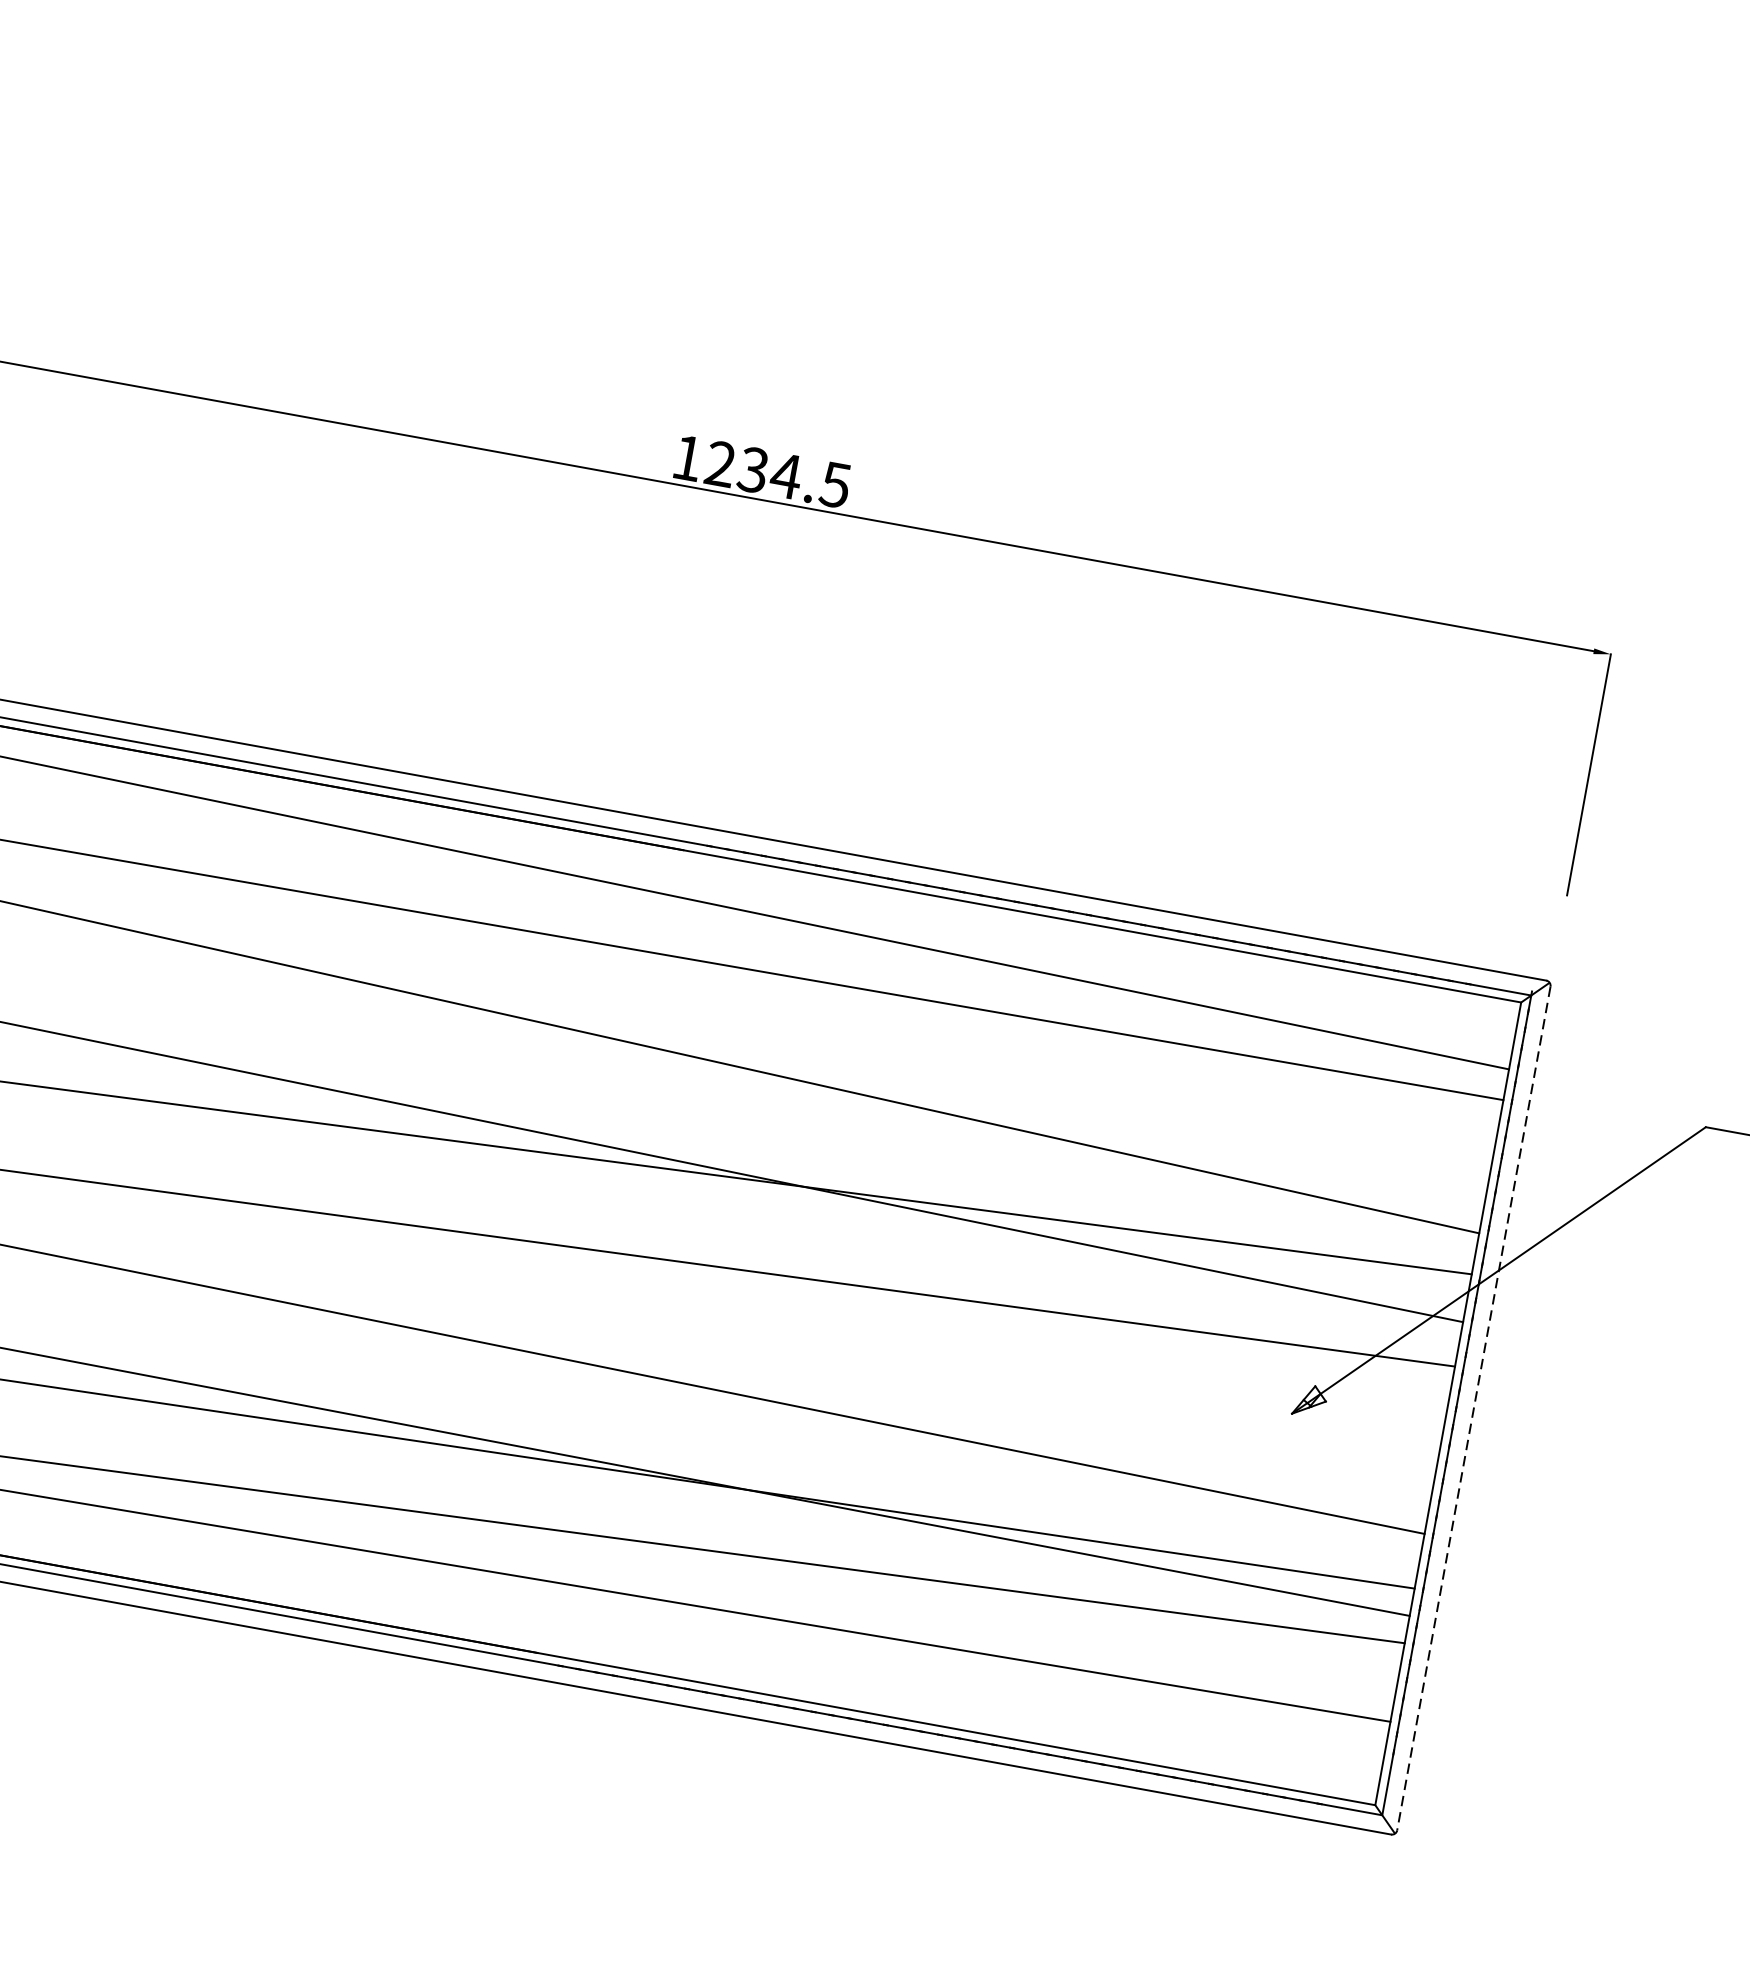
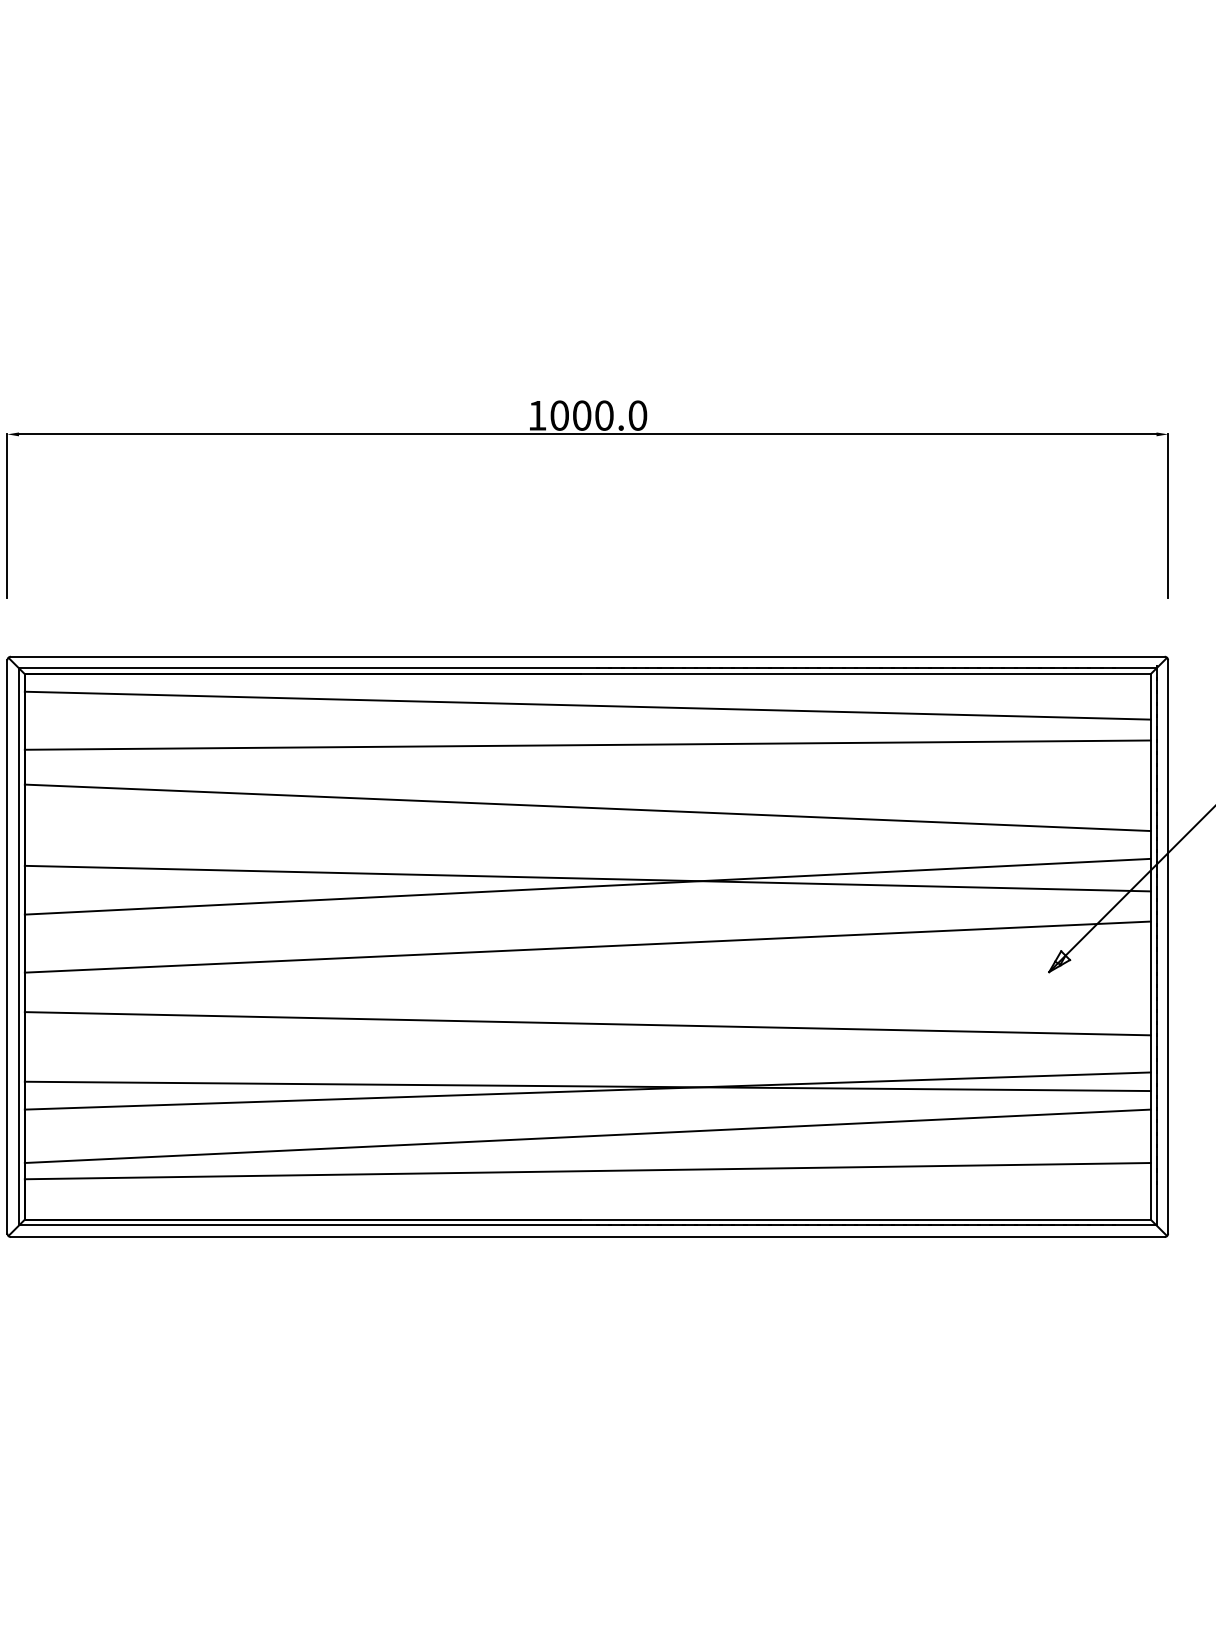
text: (777, 474) -> (598, 415), 1234.5 -> 1000.0
line: (1474, 1407) -> (1168, 946), dashed -> solid

